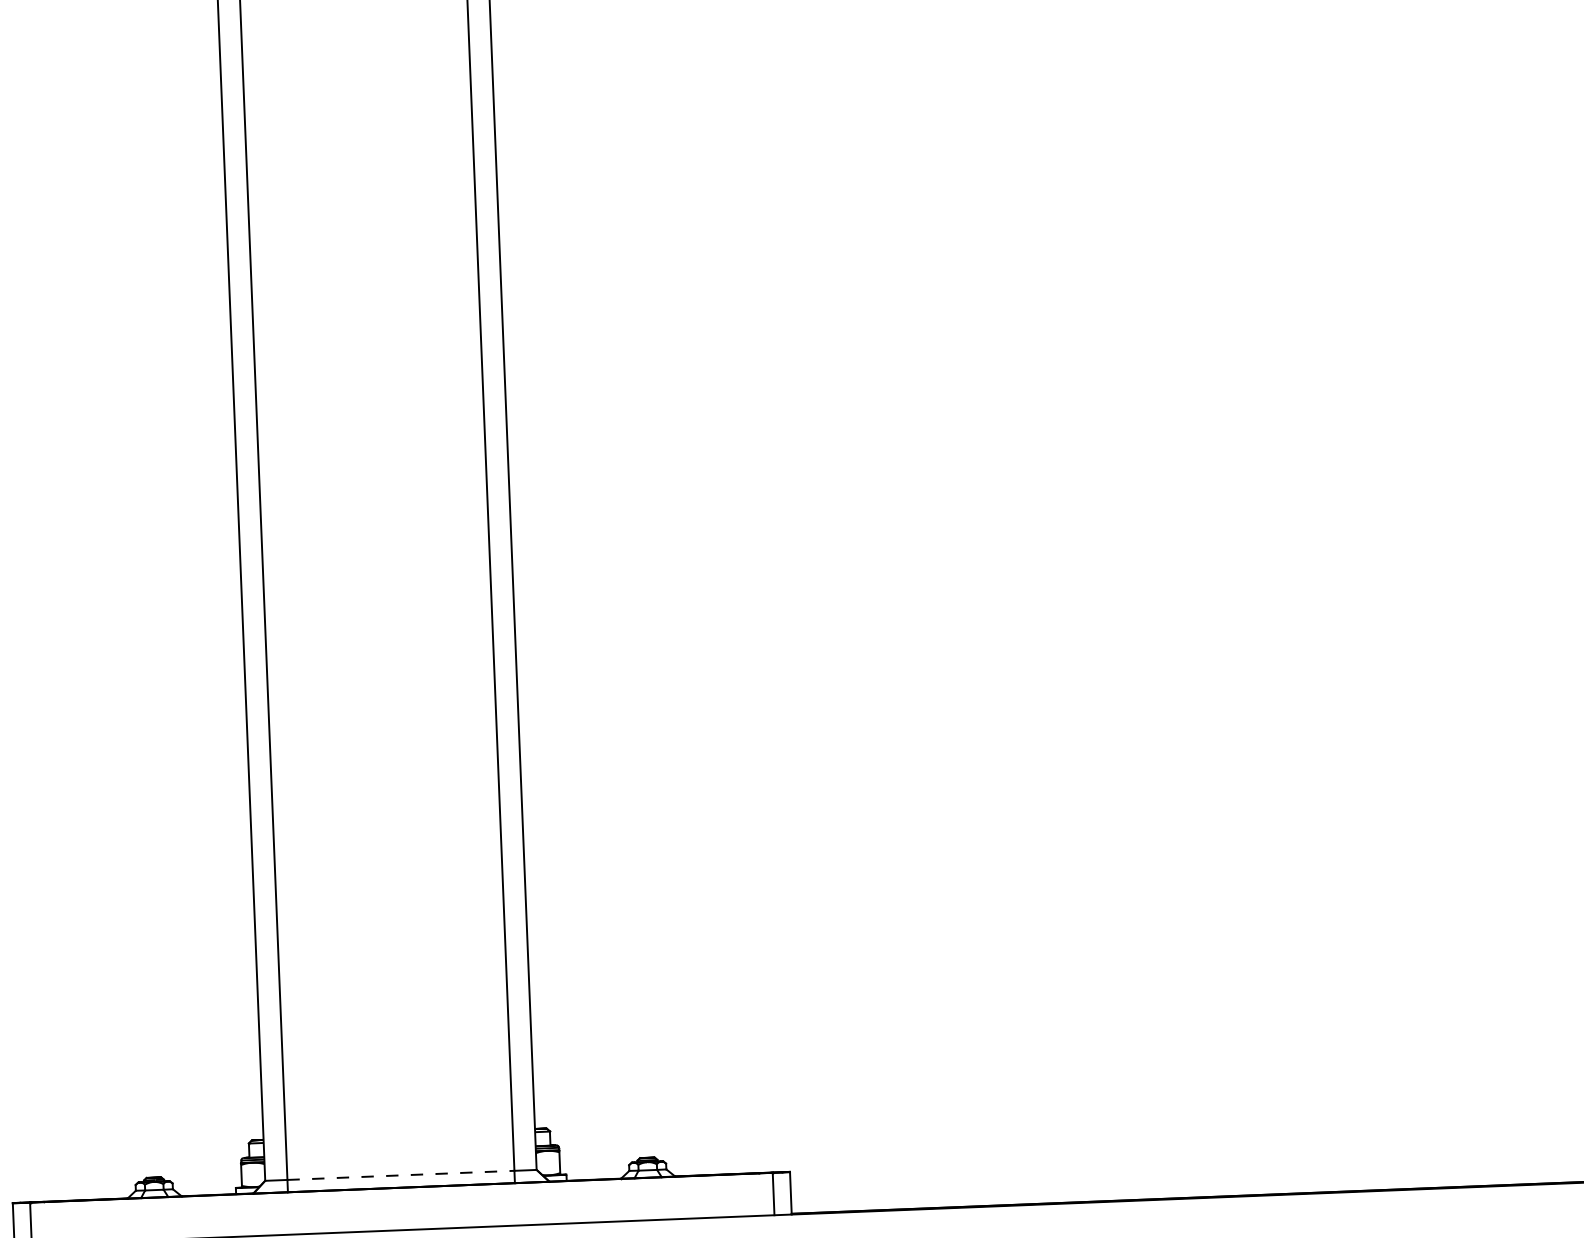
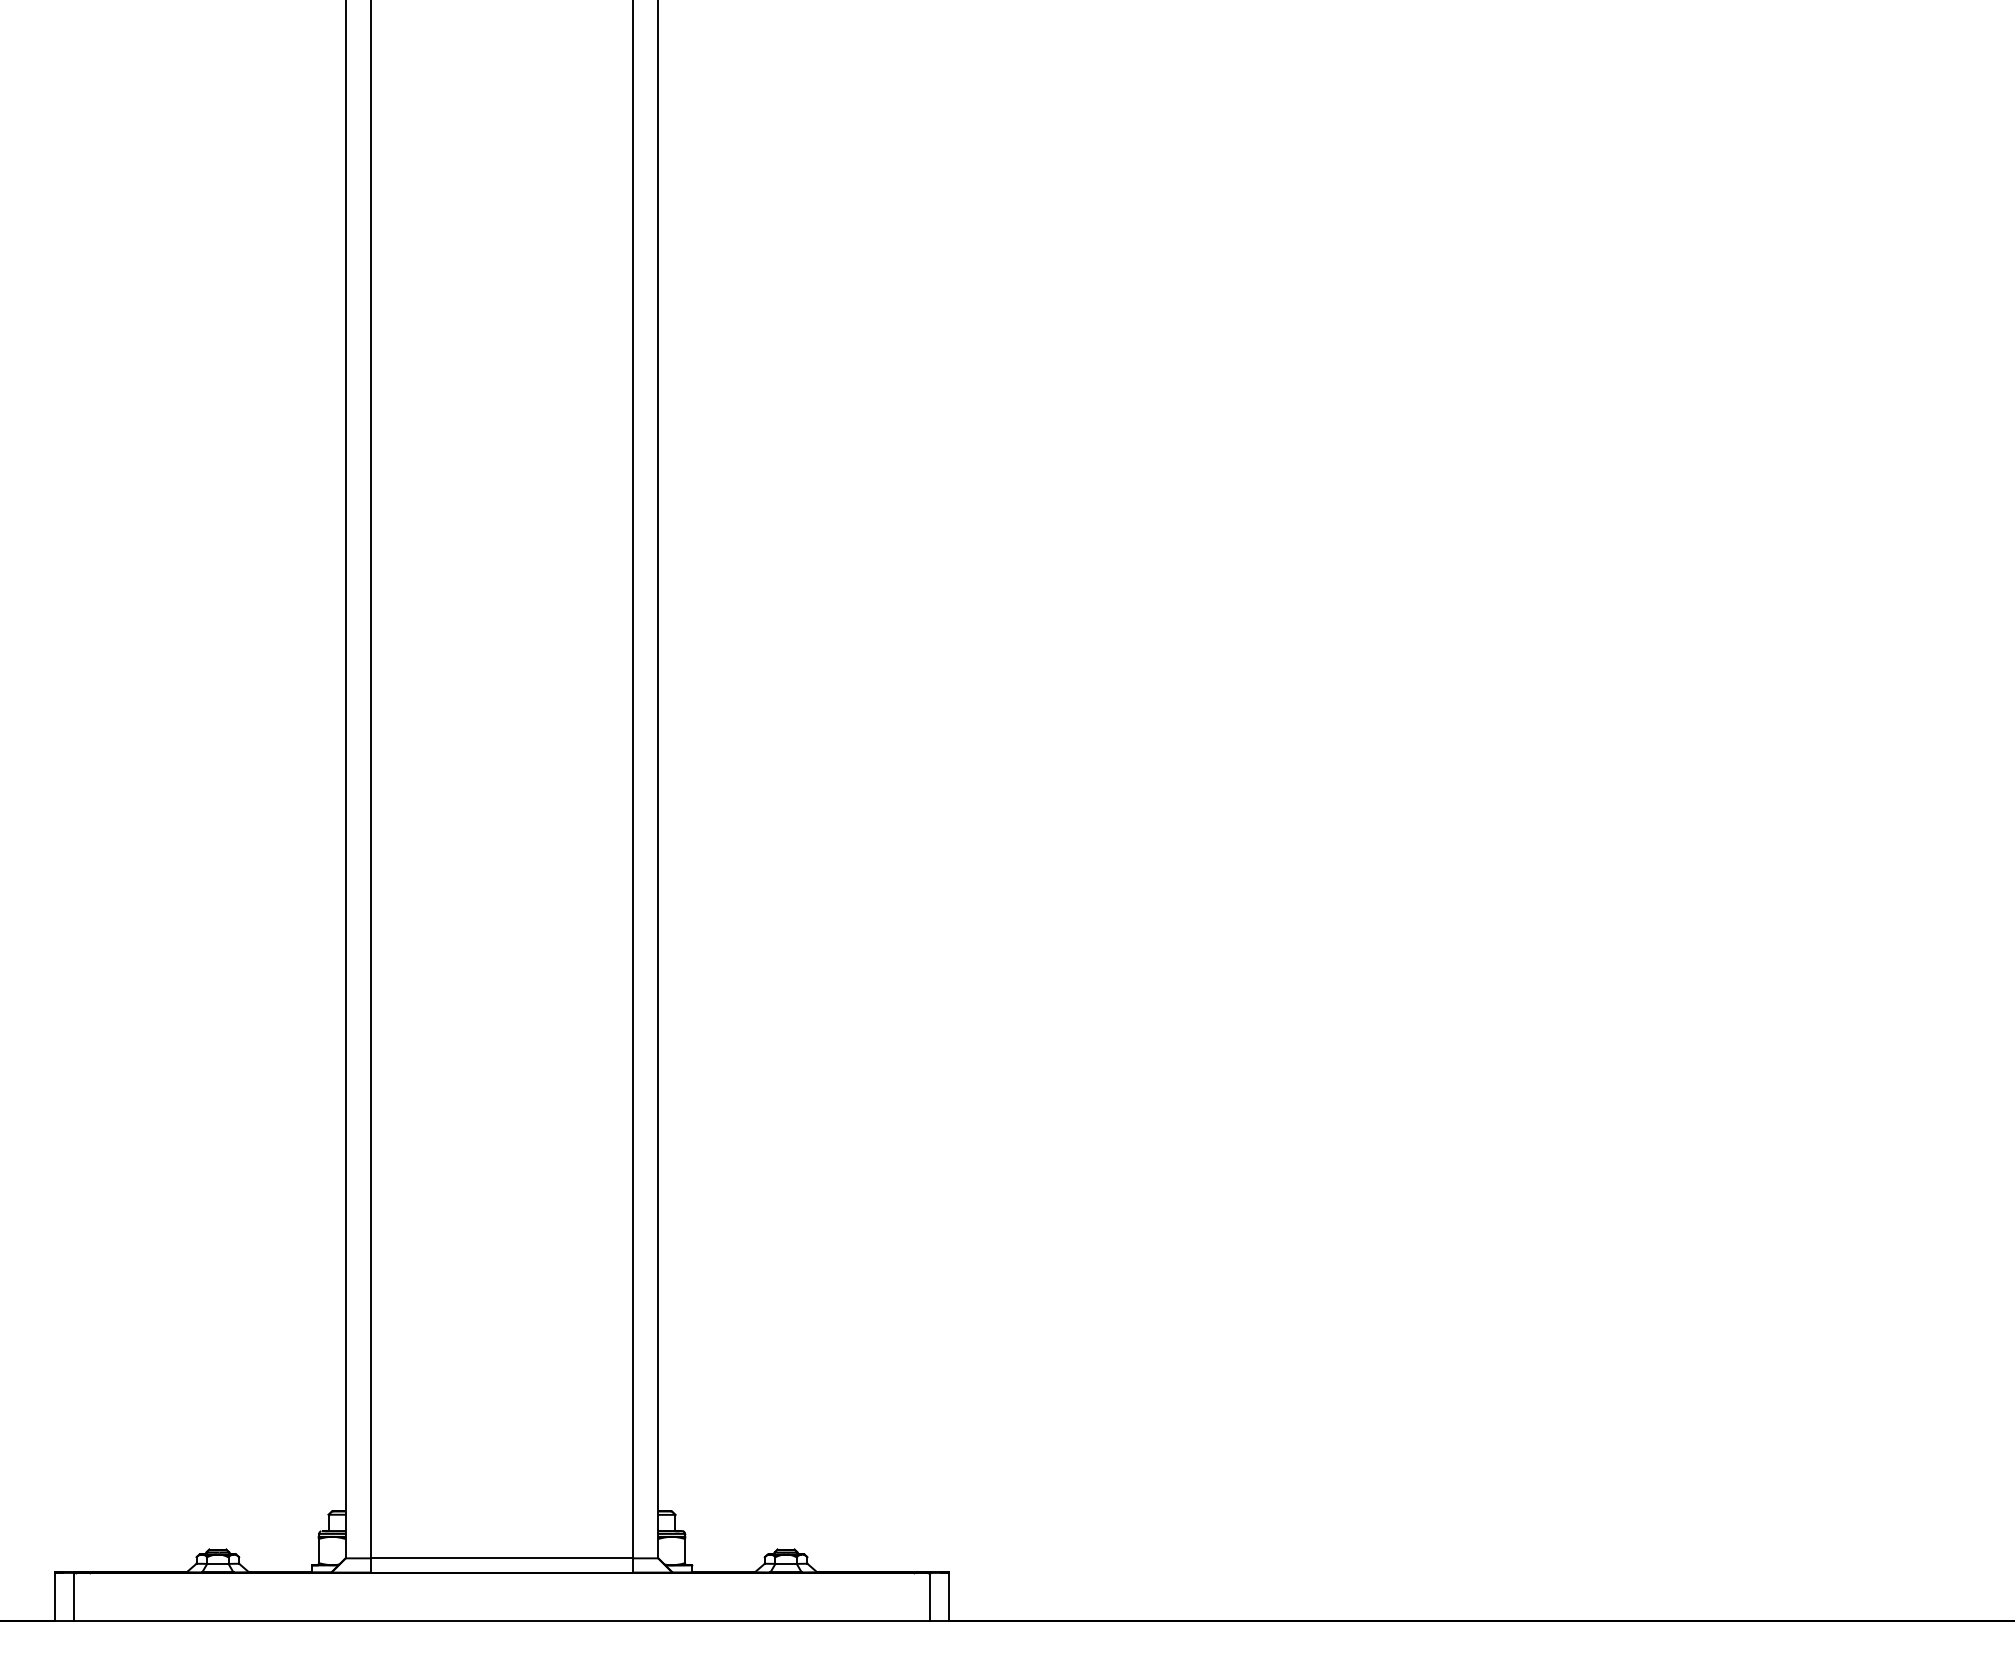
line: (400, 1175) -> (501, 1558), dashed -> solid

